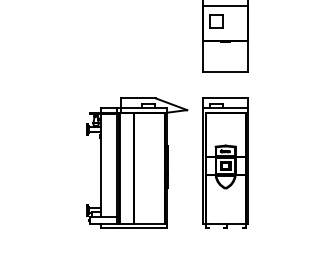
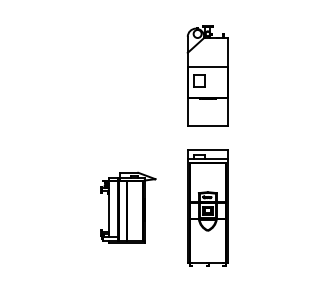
part: (137, 162) -> (128, 207), size x0.6

